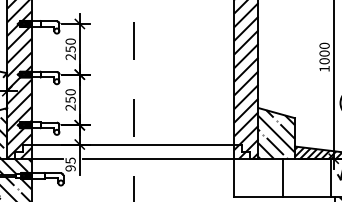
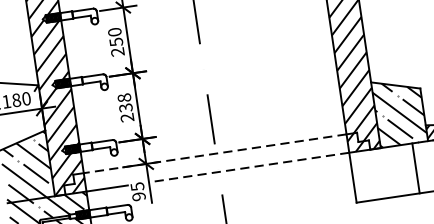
text: (70, 95) -> (124, 102), 250 -> 238
line: (132, 144) -> (214, 153), solid -> dashed
line: (158, 158) -> (251, 166), solid -> dashed

